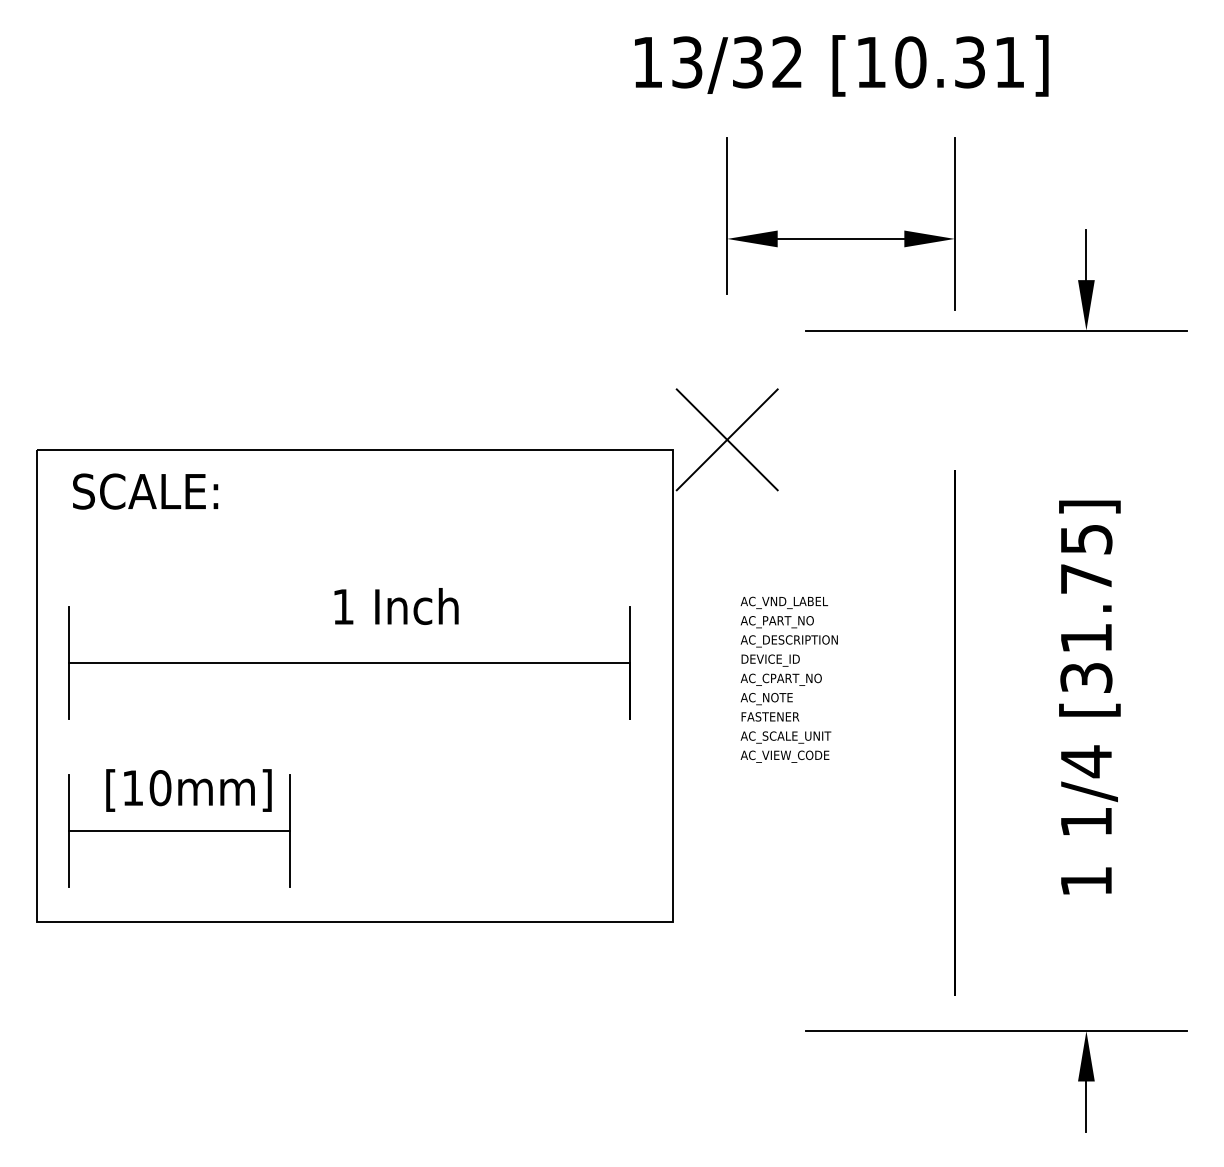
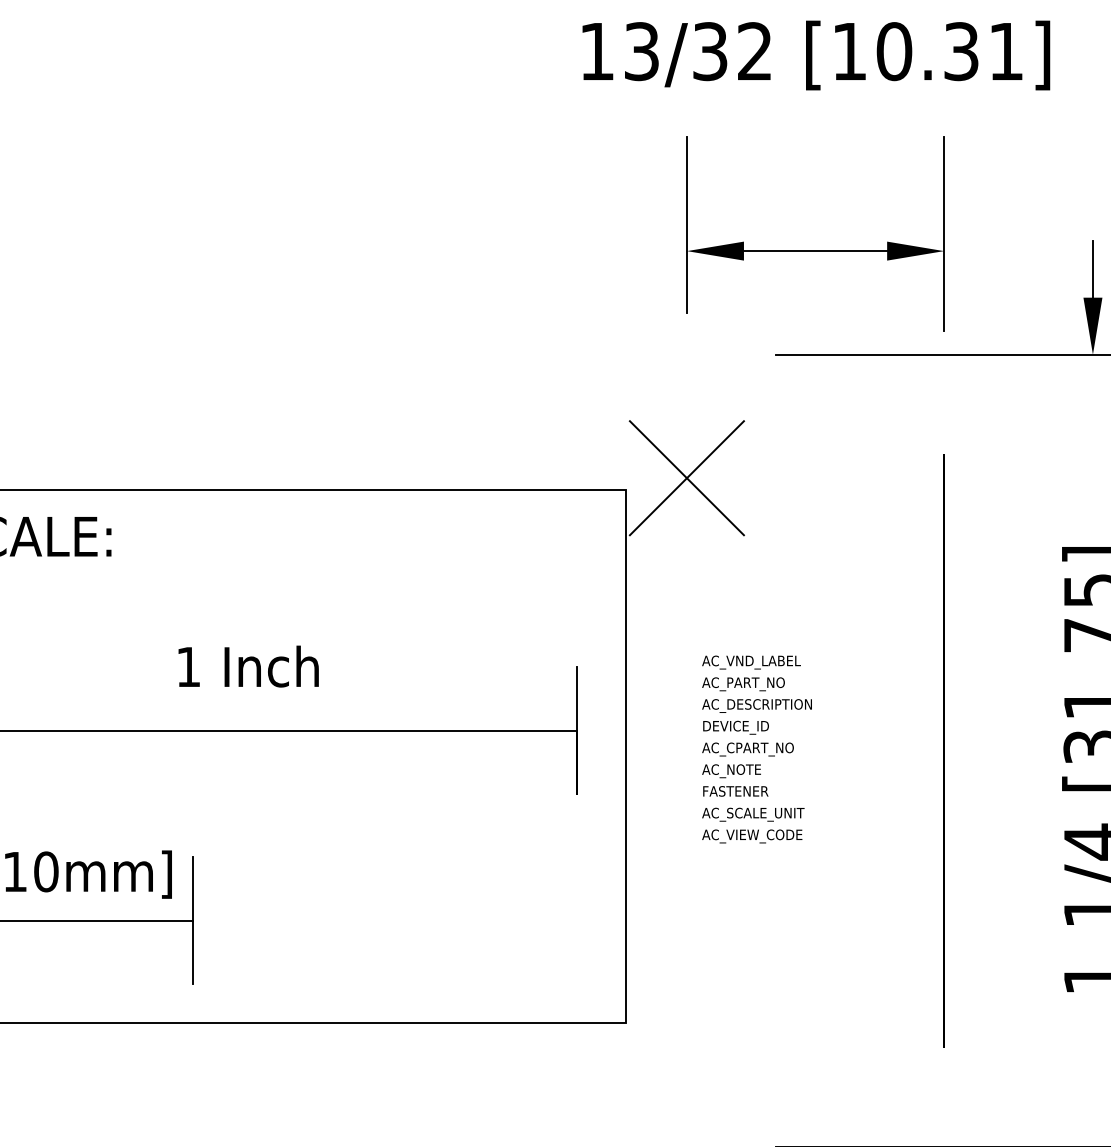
text: (396, 606) -> (248, 666), moved
line: (954, 732) -> (943, 750), moved

